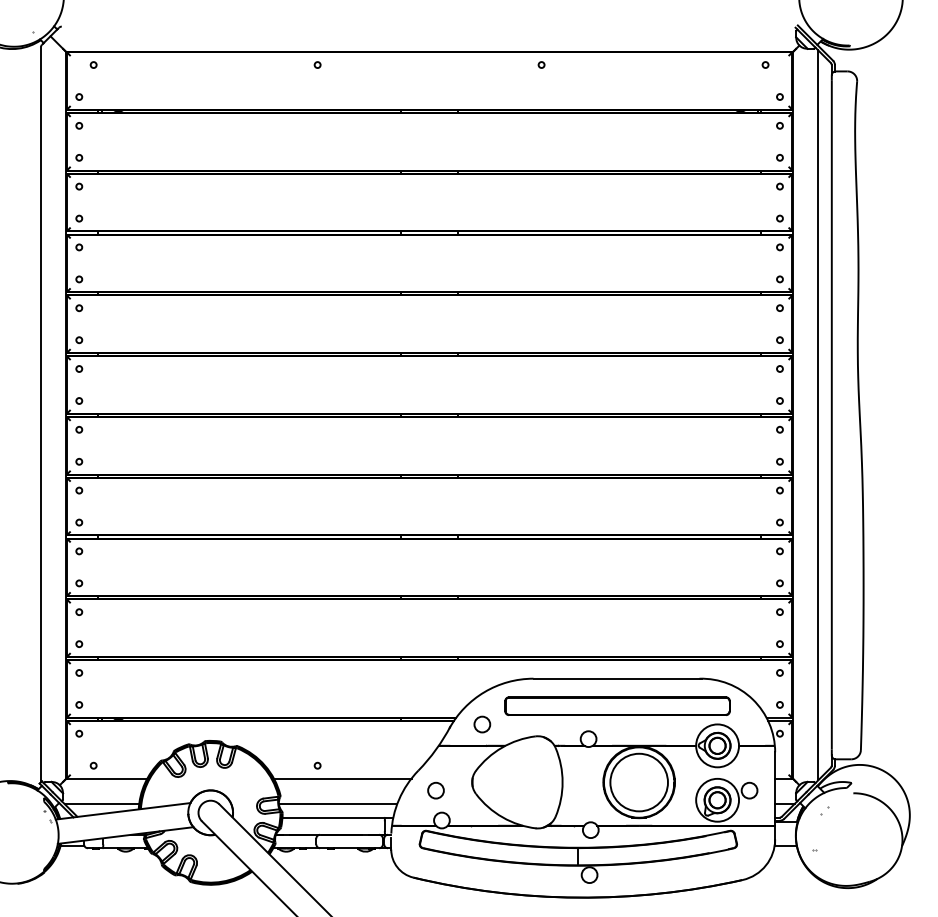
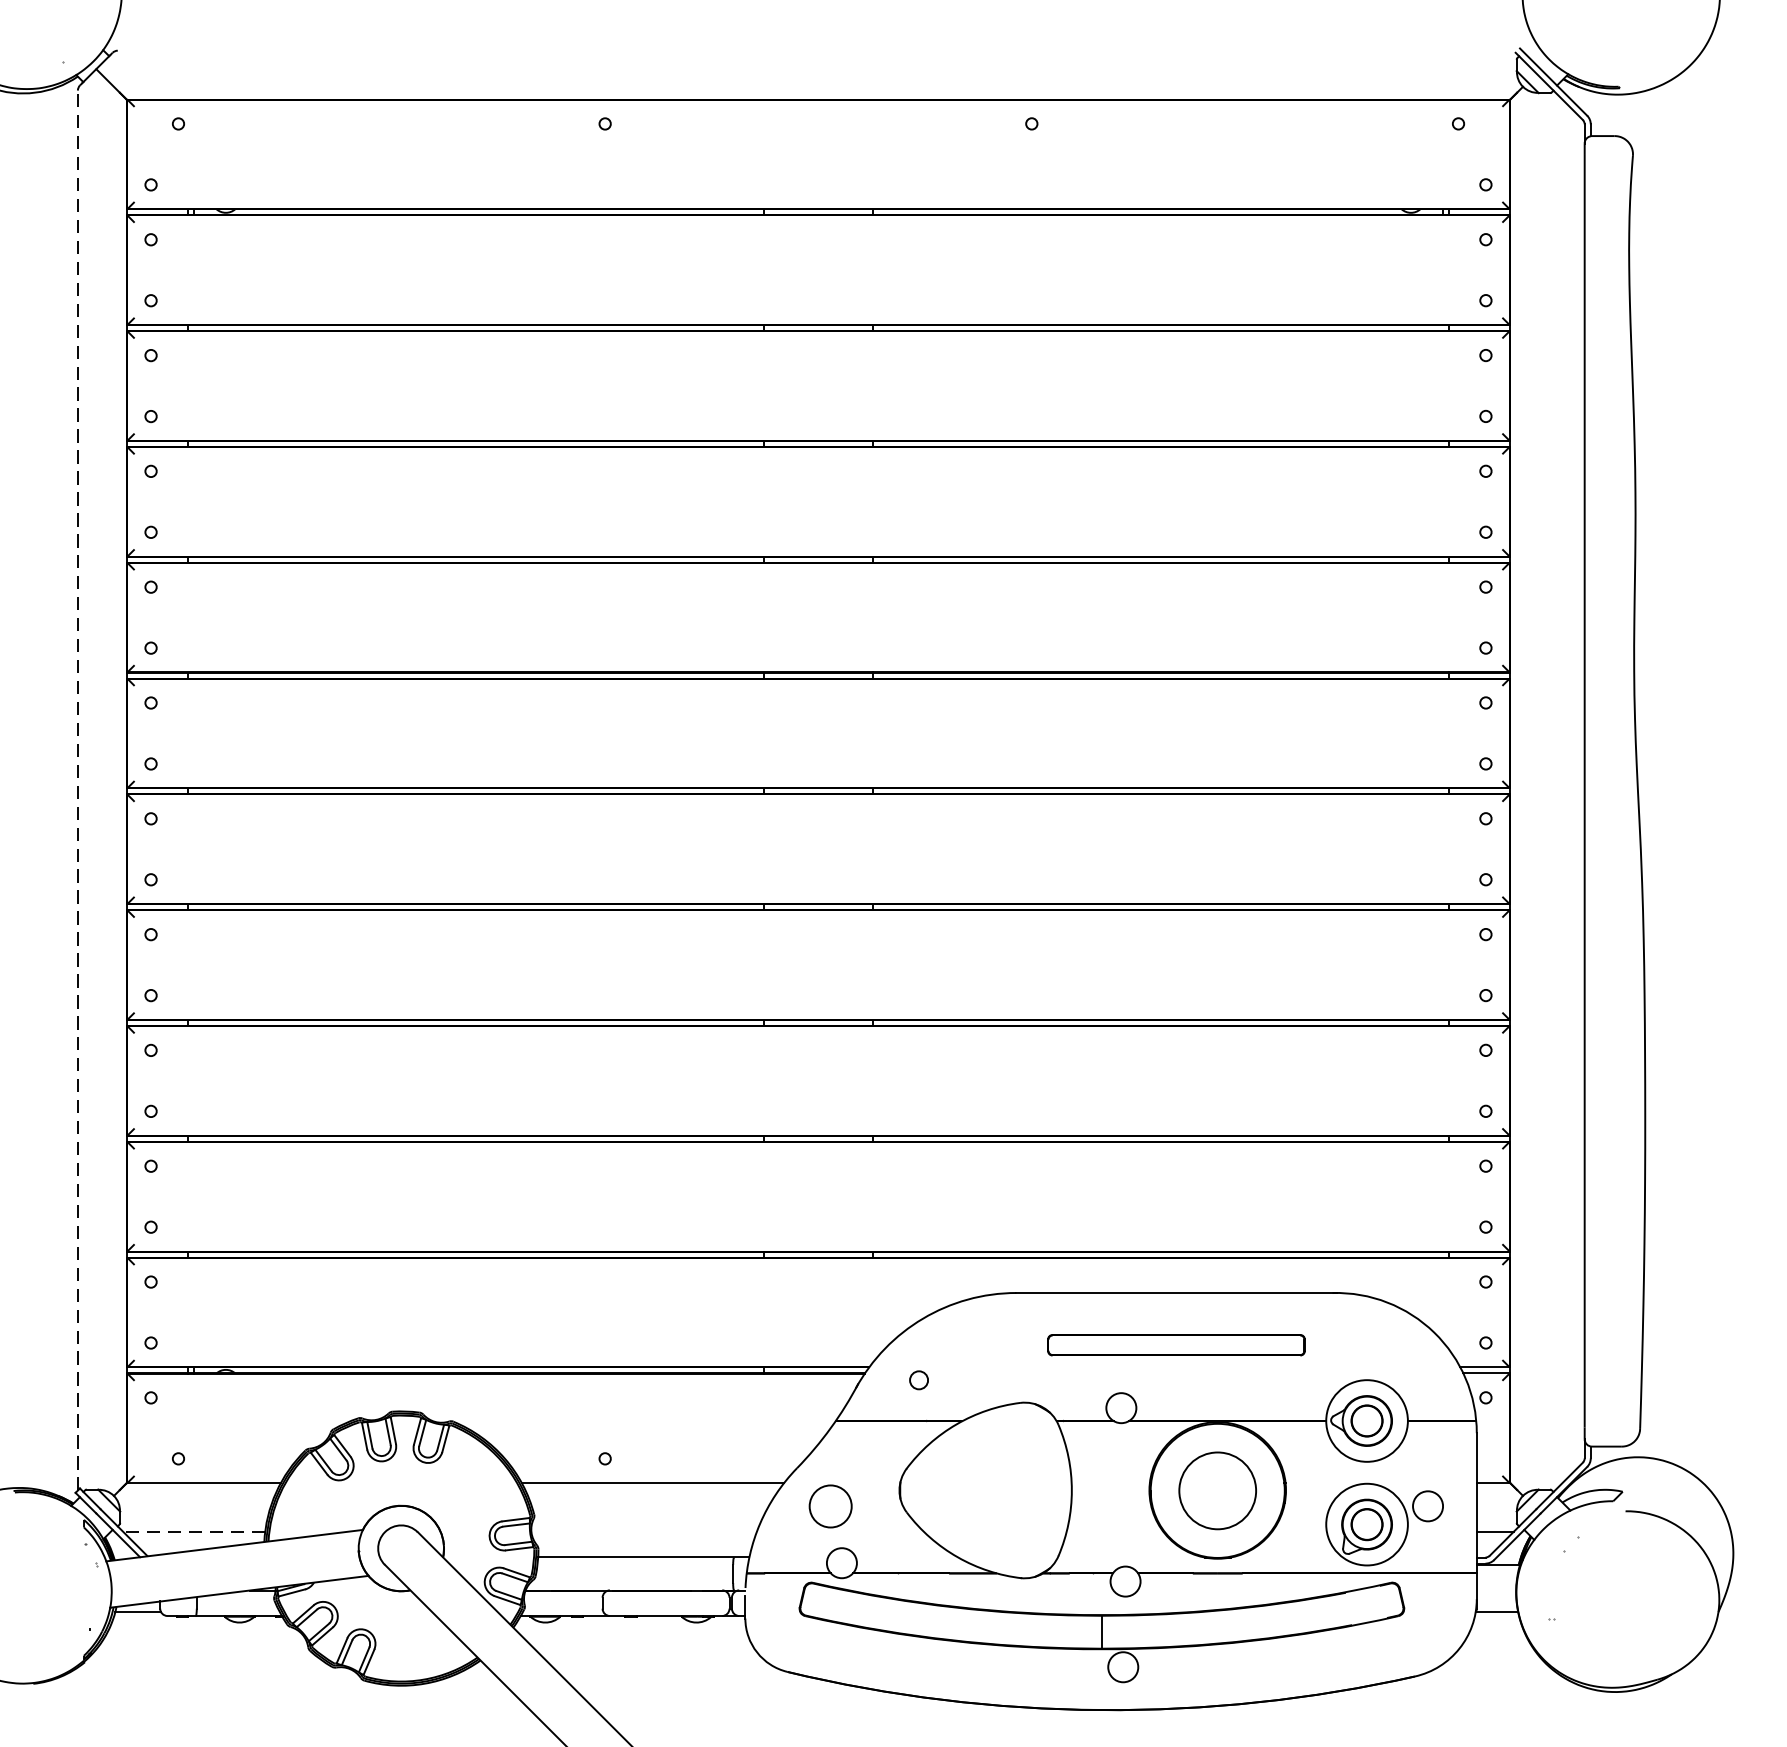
line: (40, 414) -> (77, 789), solid -> dashed
line: (818, 415) -> (1559, 791), removed
part: (617, 705) -> (1176, 1344), size x0.6
circle: (482, 724) -> (919, 1380), size x0.6
circle: (638, 782) -> (1216, 1490), size x0.7
circle: (435, 790) -> (829, 1505), size x1.4
line: (101, 804) -> (193, 1532), solid -> dashed
line: (337, 804) -> (642, 1532), removed

